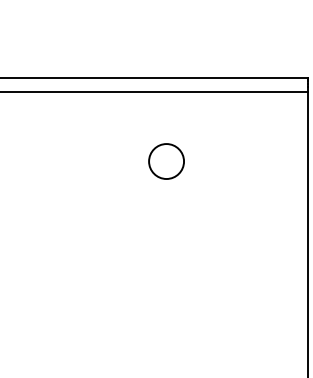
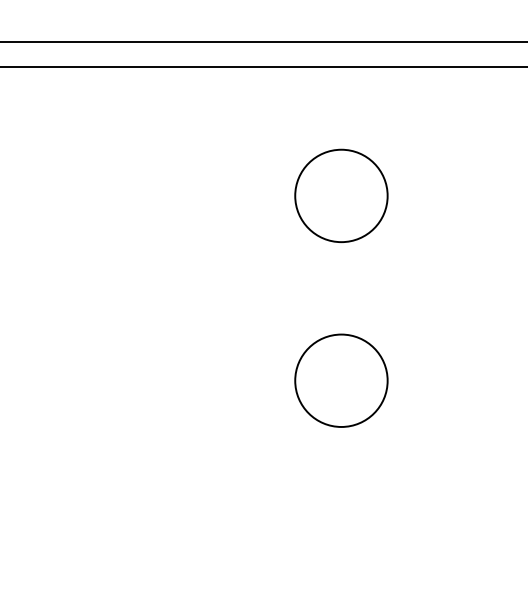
circle: (166, 161) -> (341, 195), size x1.43
circle: (166, 261) -> (341, 380), added

